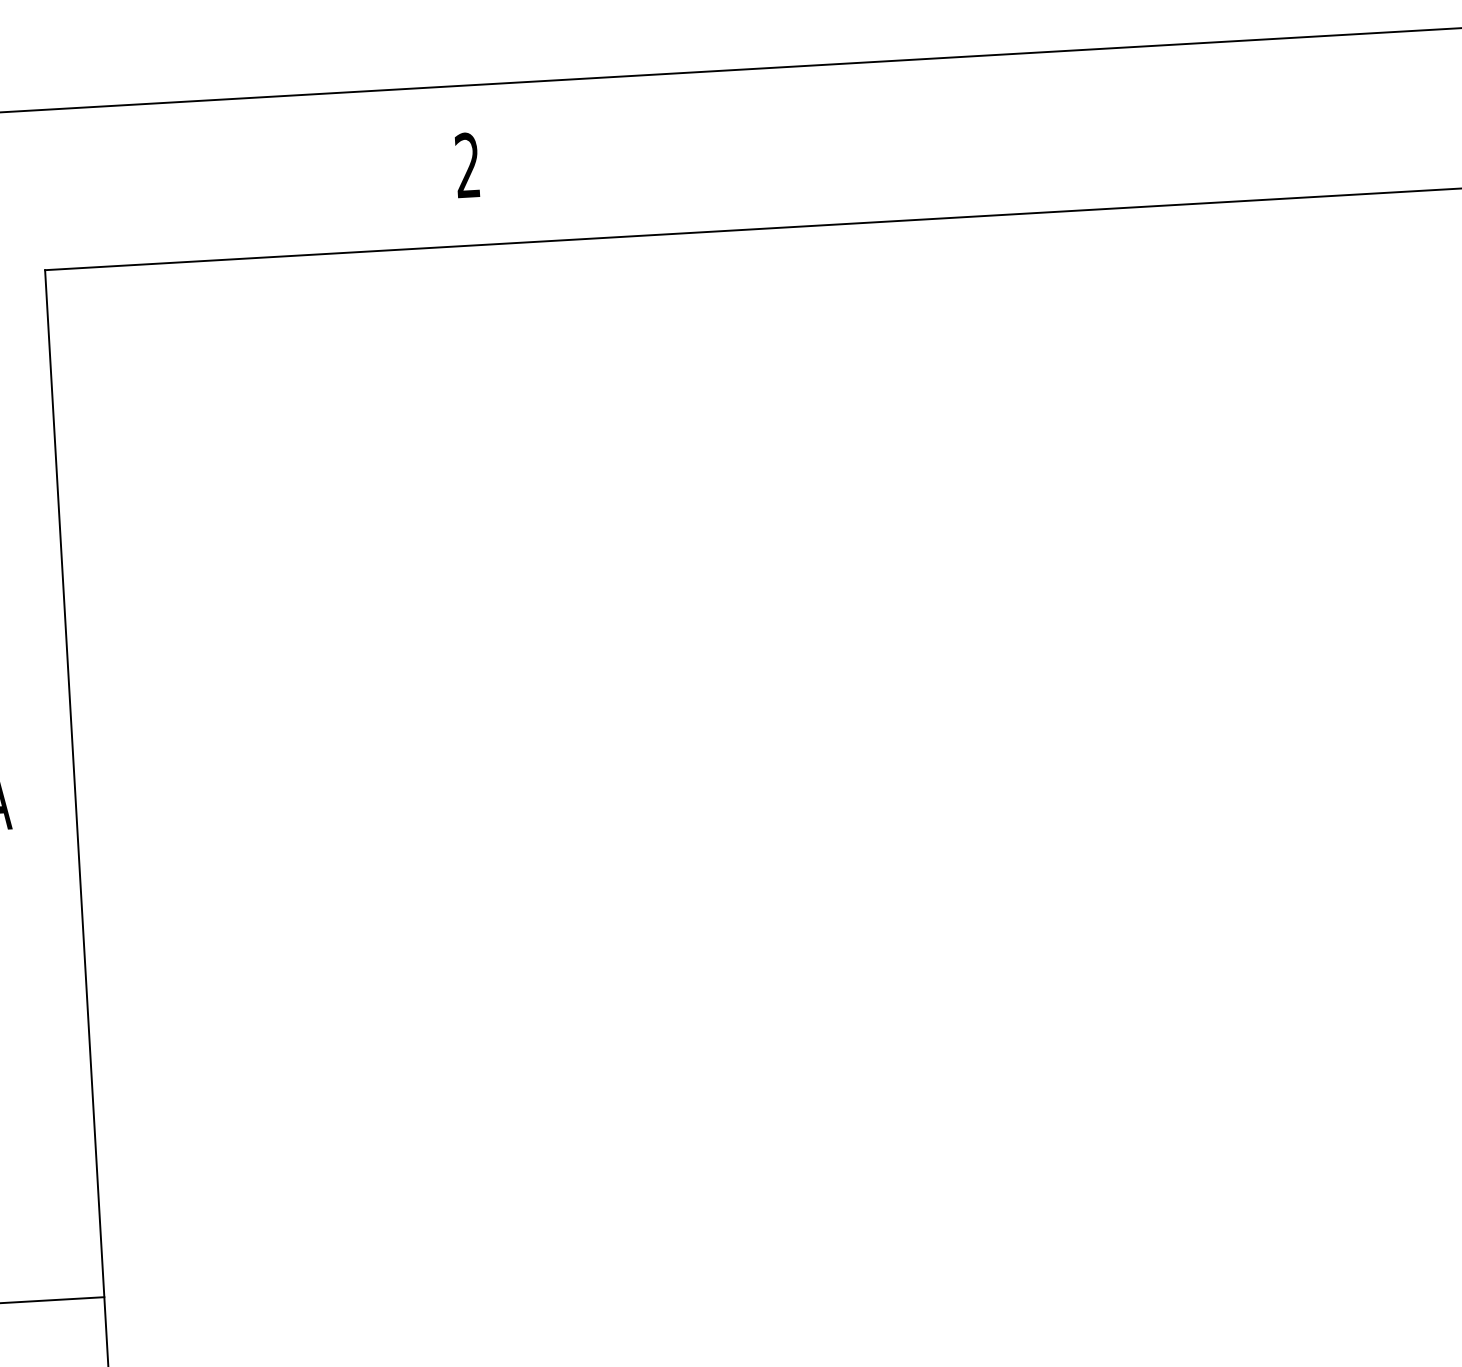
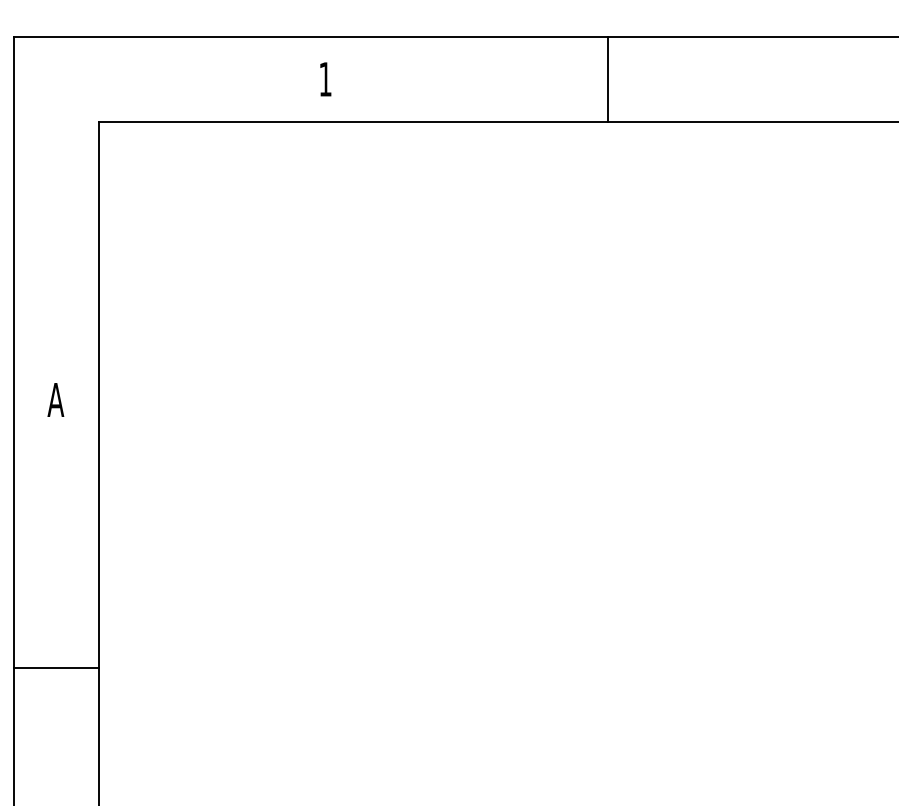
line: (1000, 133) -> (608, 78), added
text: (467, 163) -> (325, 78), 2 -> 1

